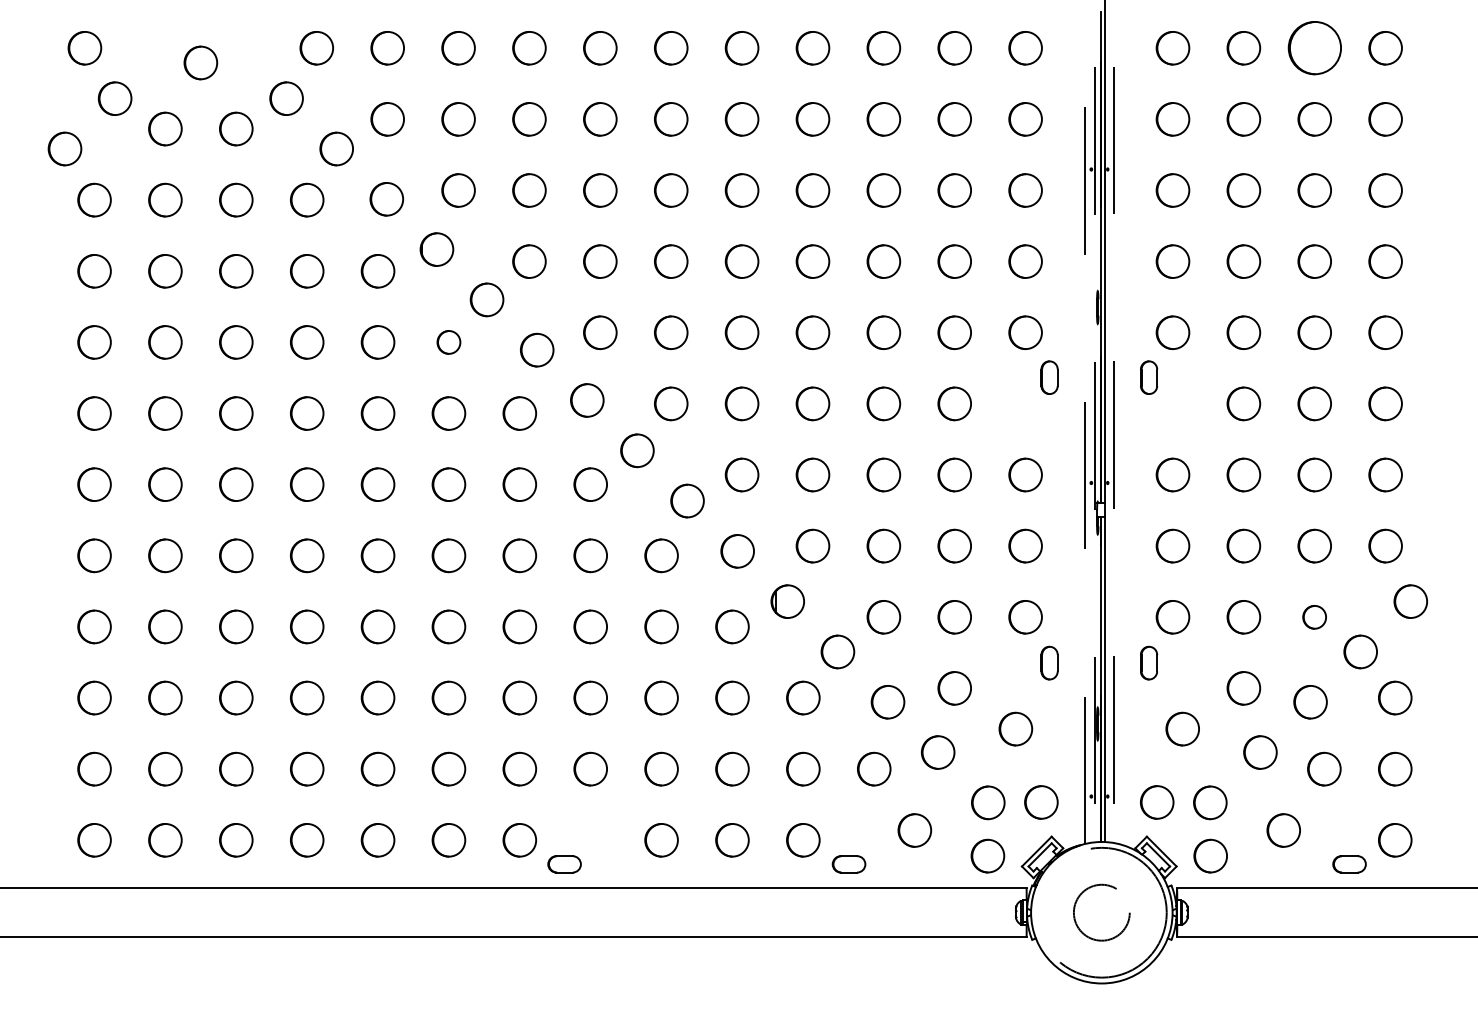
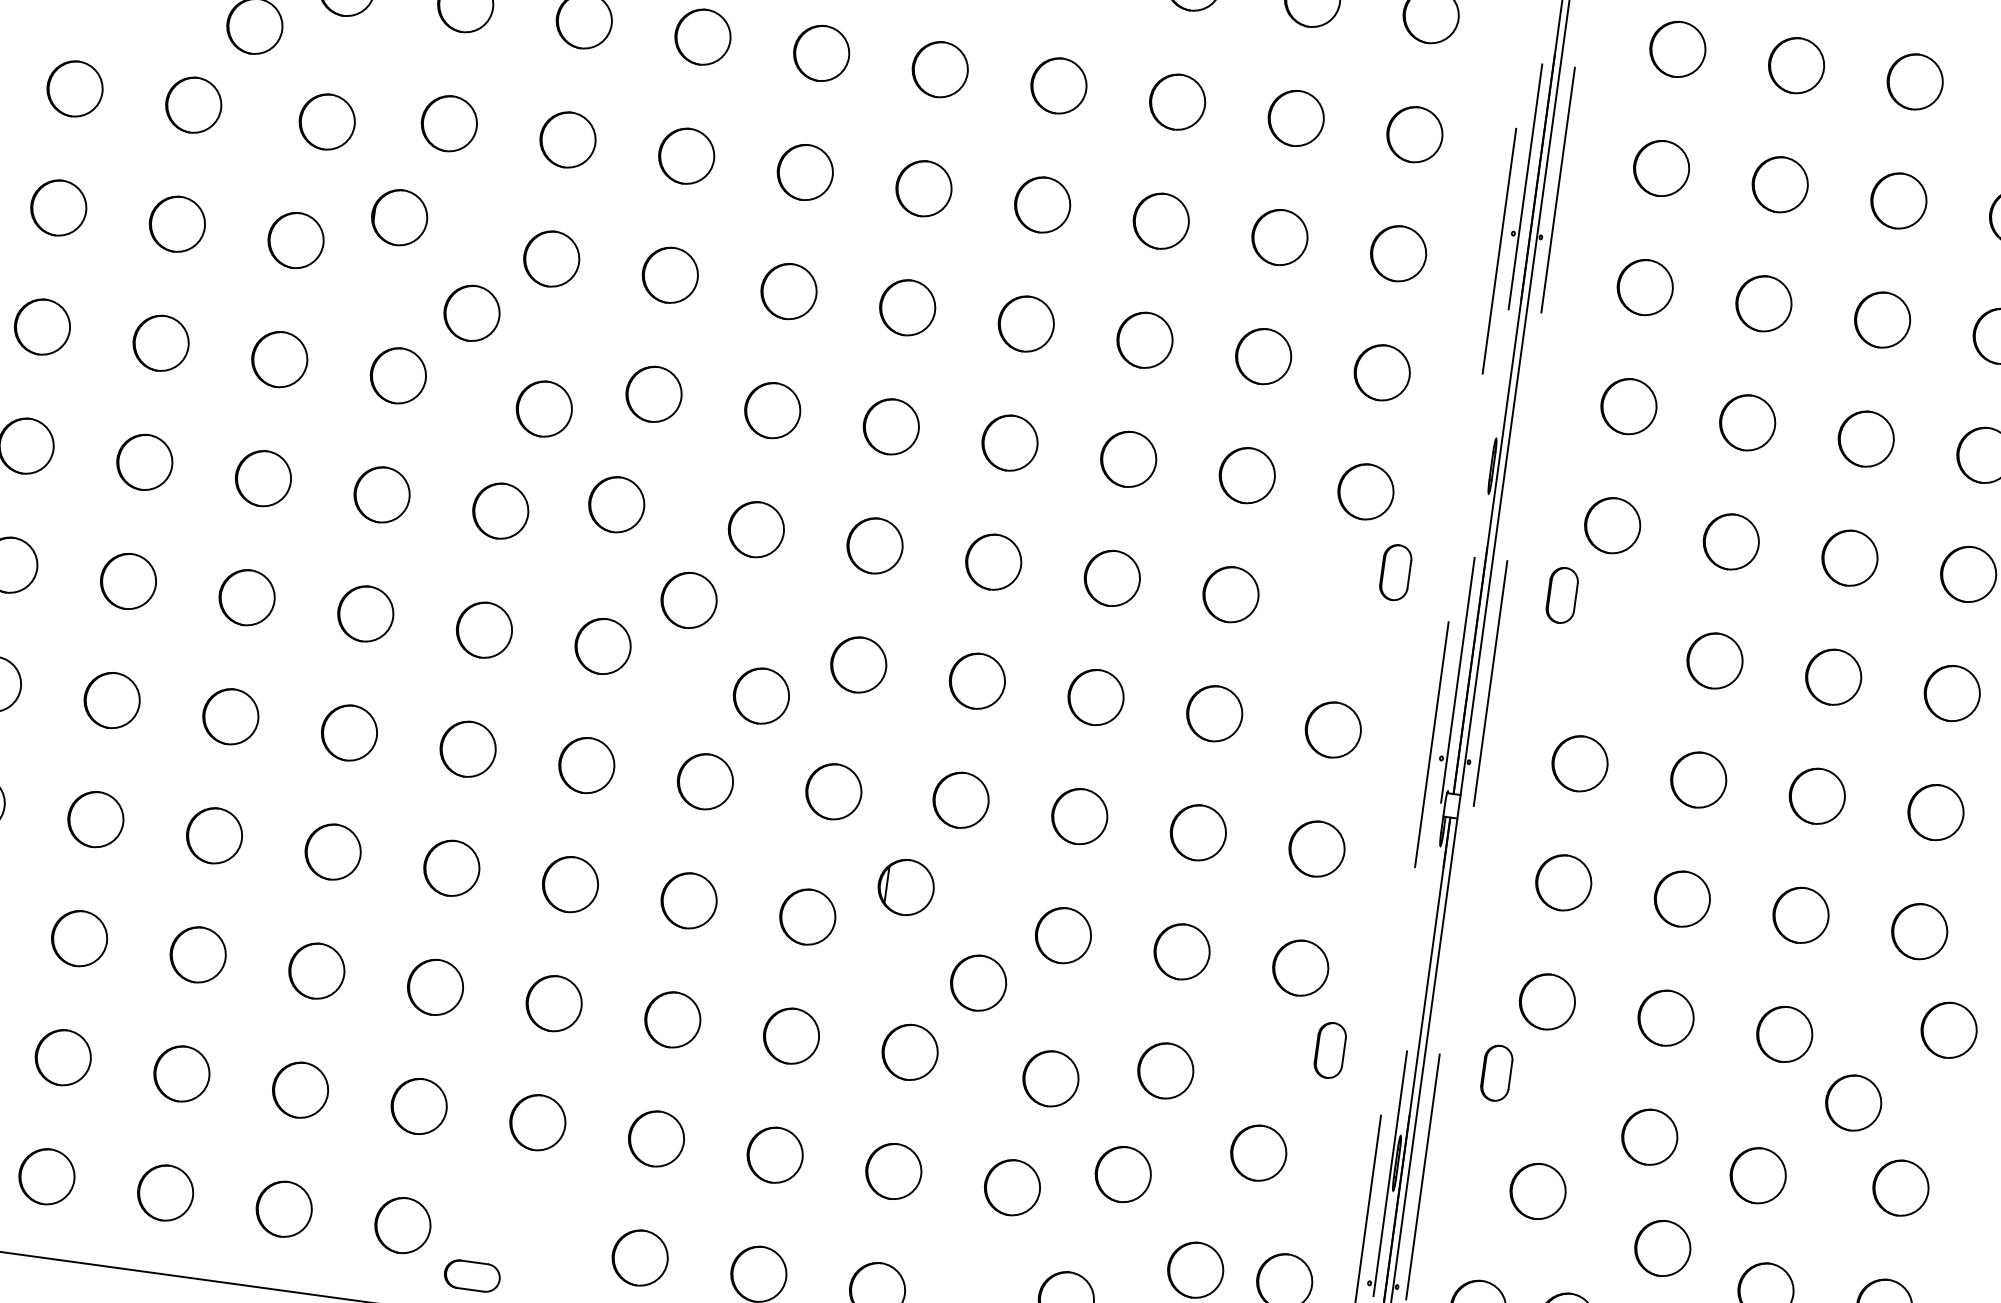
circle: (1314, 48) -> (1914, 82), size x0.62
part: (448, 342) -> (397, 375), size x1.43
circle: (1314, 617) -> (1784, 1034), size x1.43

